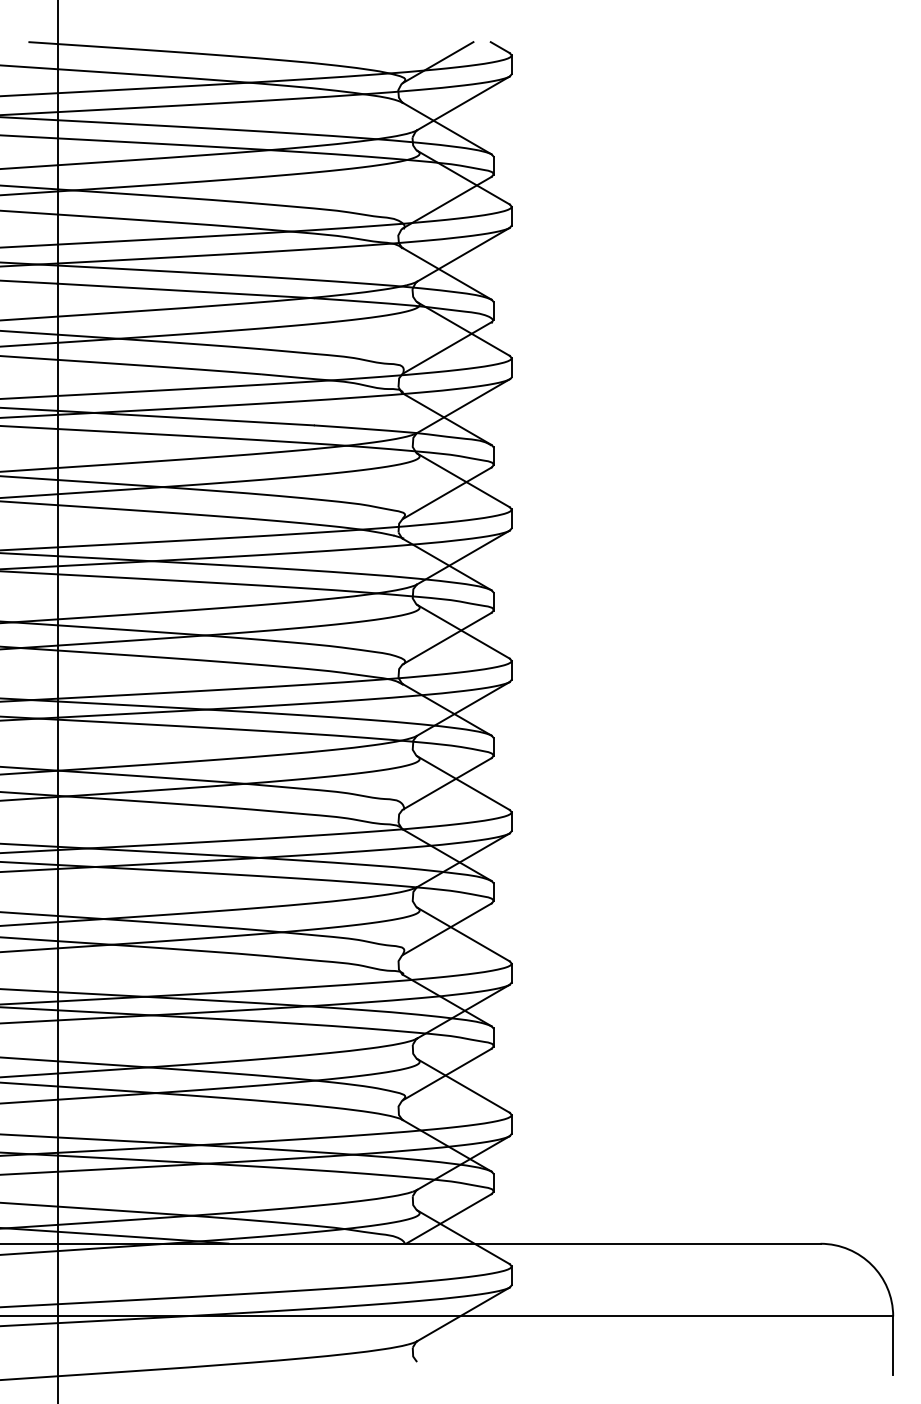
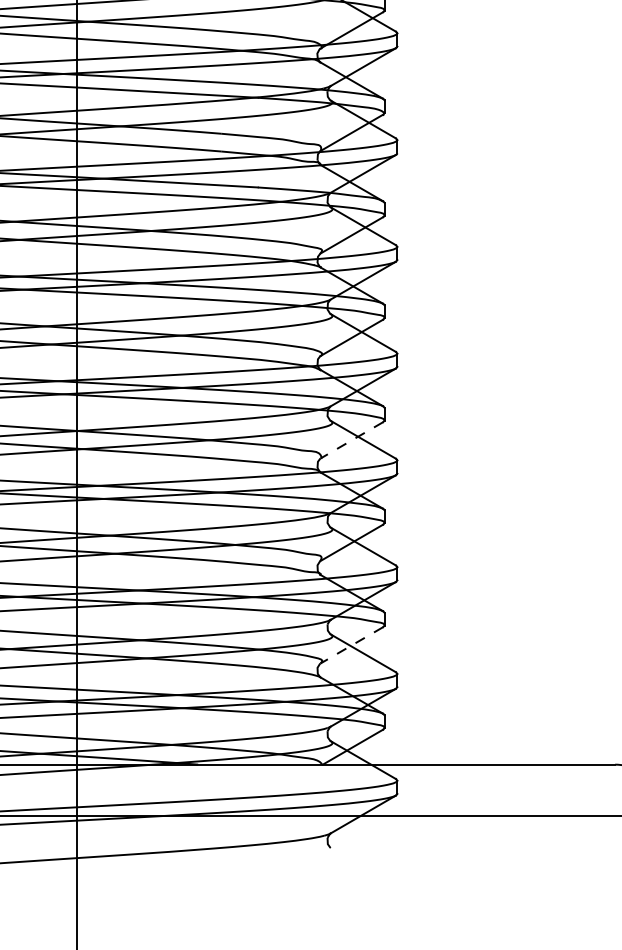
line: (446, 784) -> (351, 440), solid -> dashed
line: (446, 1074) -> (351, 645), solid -> dashed

